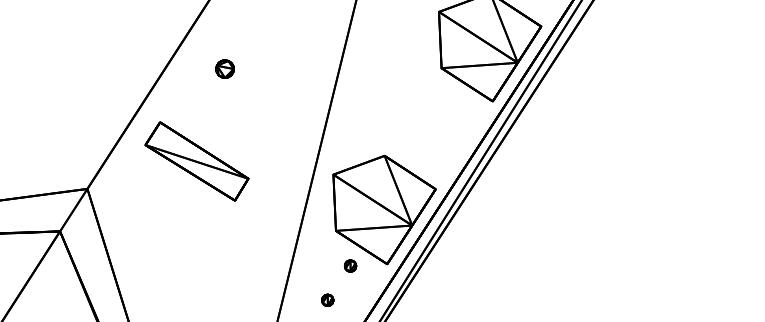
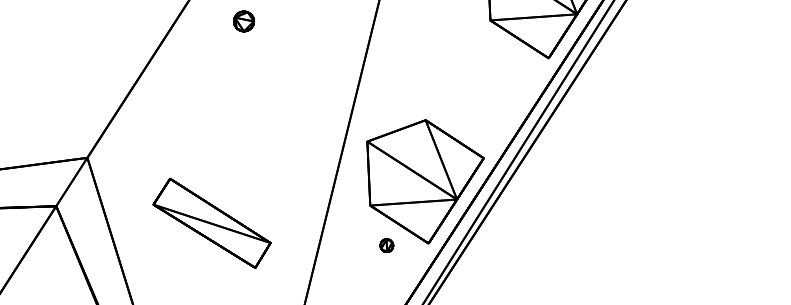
part: (196, 161) -> (211, 223), moved
part: (327, 299) -> (360, 283), removed

